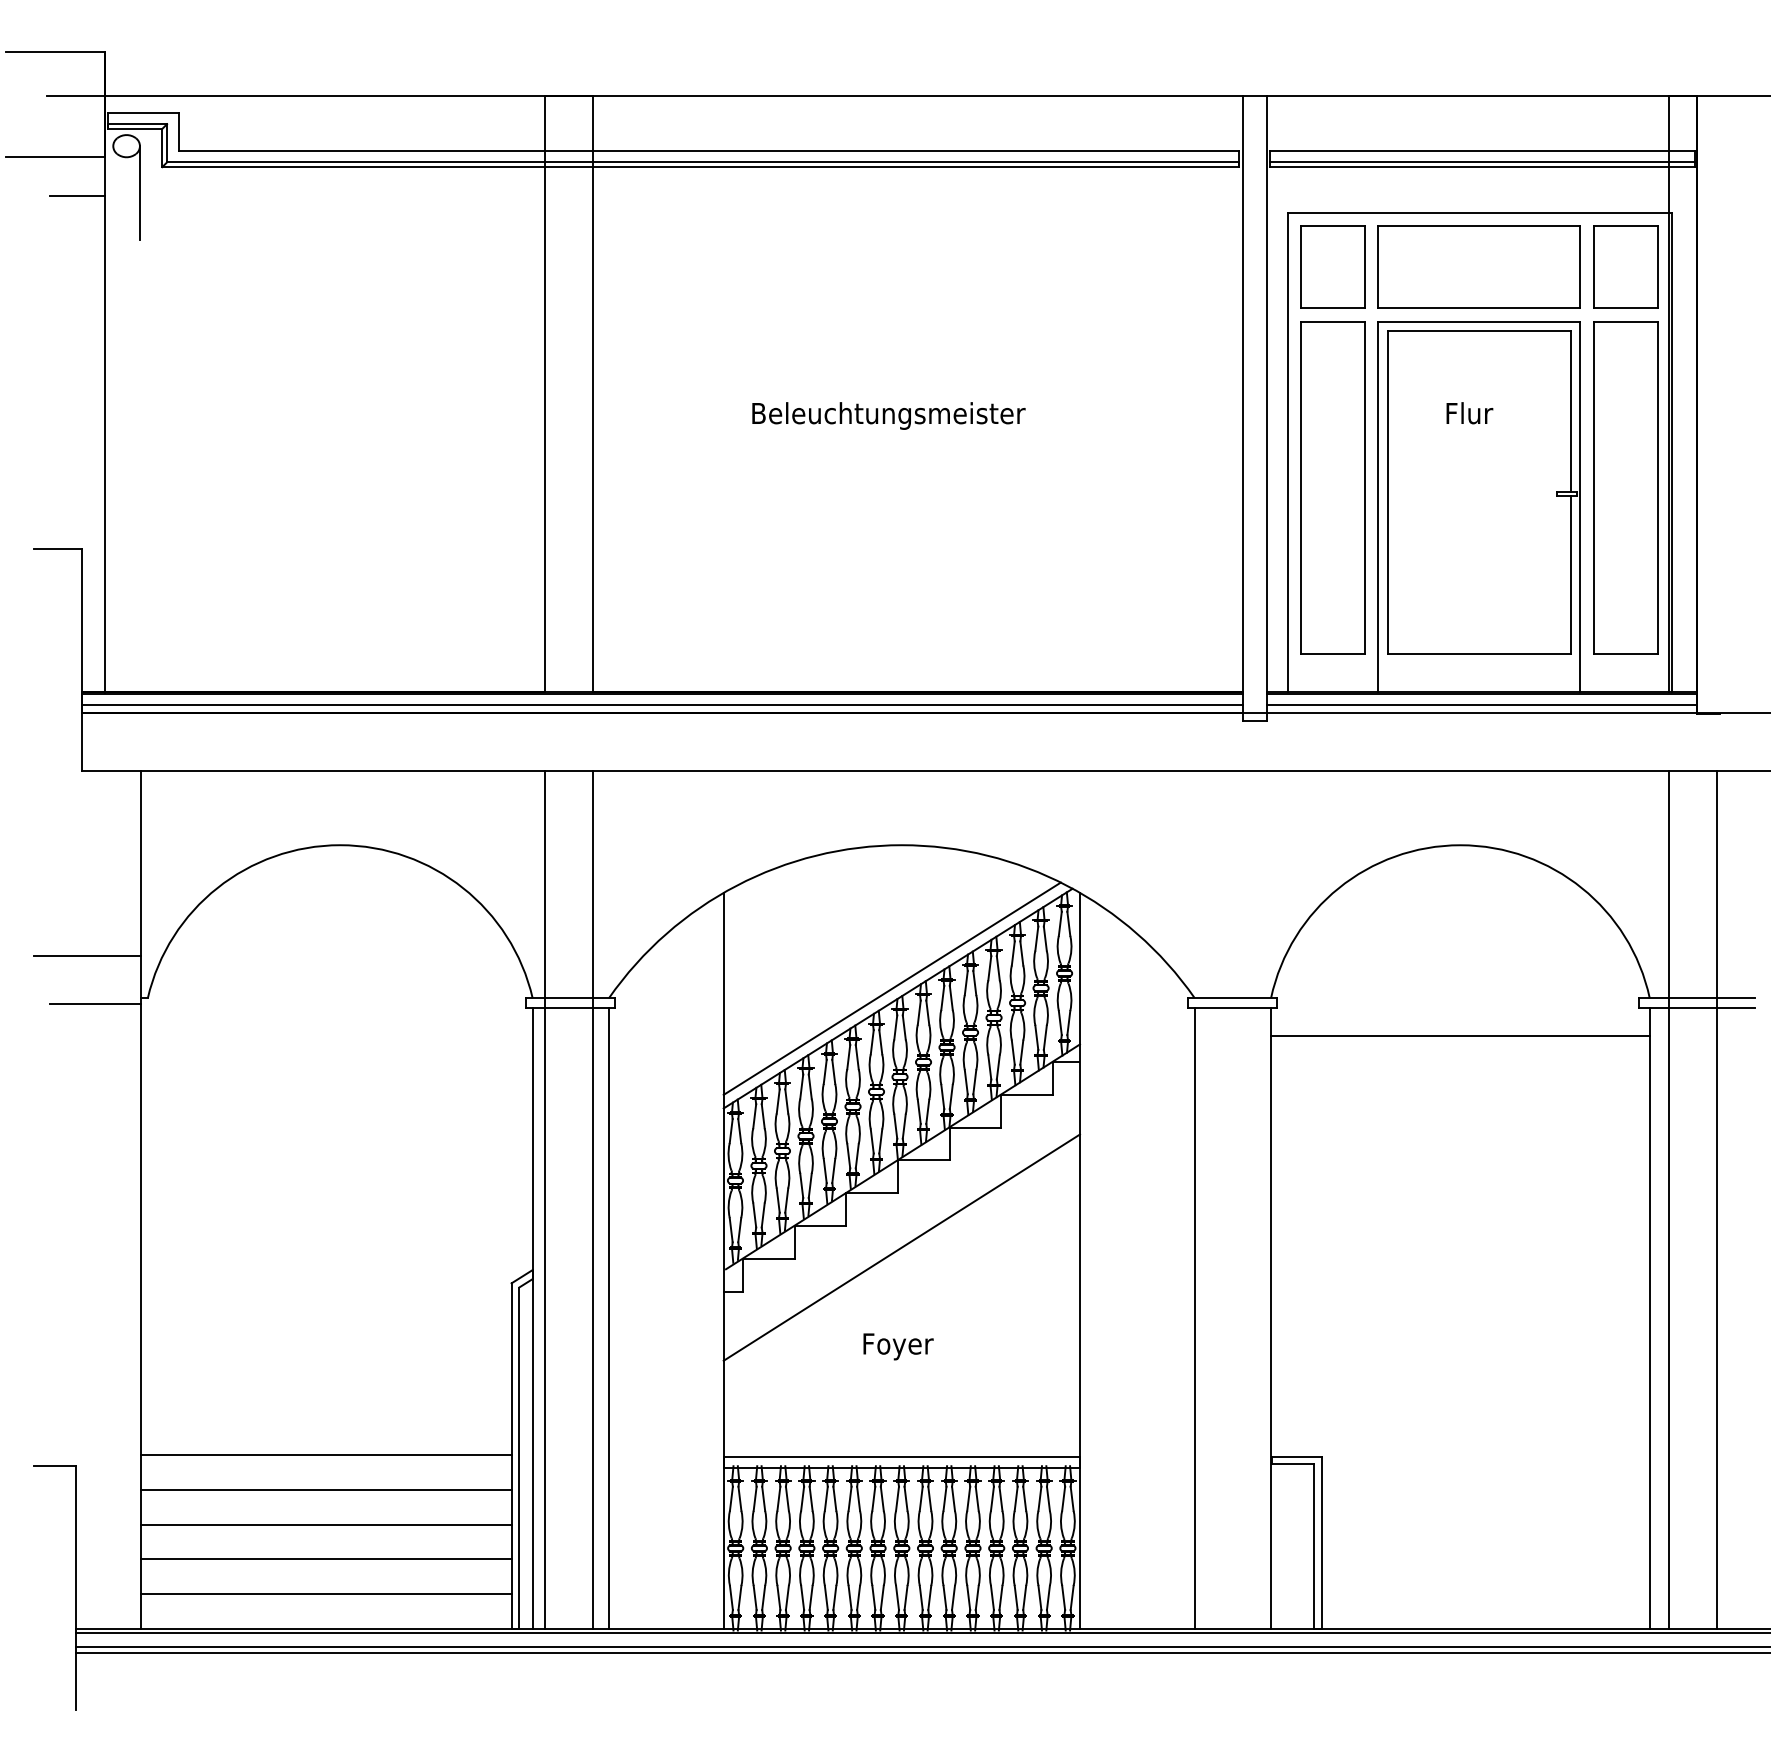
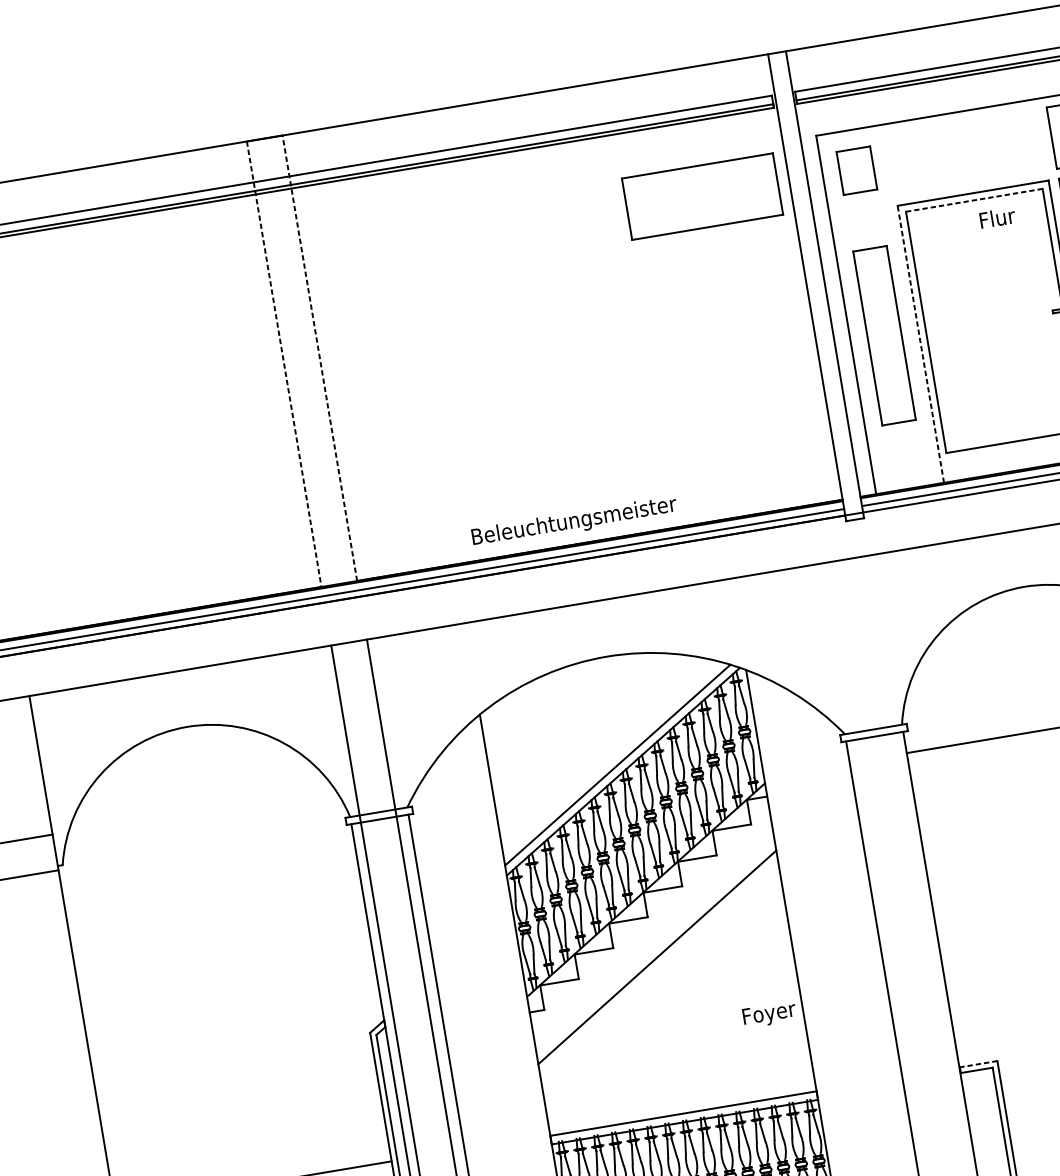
part: (1332, 266) -> (856, 170), size x0.7
part: (1478, 266) -> (701, 196), moved
line: (1479, 331) -> (974, 200), solid -> dashed
line: (593, 393) -> (320, 357), solid -> dashed
line: (545, 394) -> (284, 364), solid -> dashed
text: (1469, 413) -> (997, 218), moved
text: (888, 415) -> (574, 521), moved
part: (1332, 487) -> (884, 335), size x0.7
line: (1378, 506) -> (920, 343), solid -> dashed
text: (898, 1346) -> (769, 1014), moved
line: (1296, 1456) -> (978, 1064), solid -> dashed

